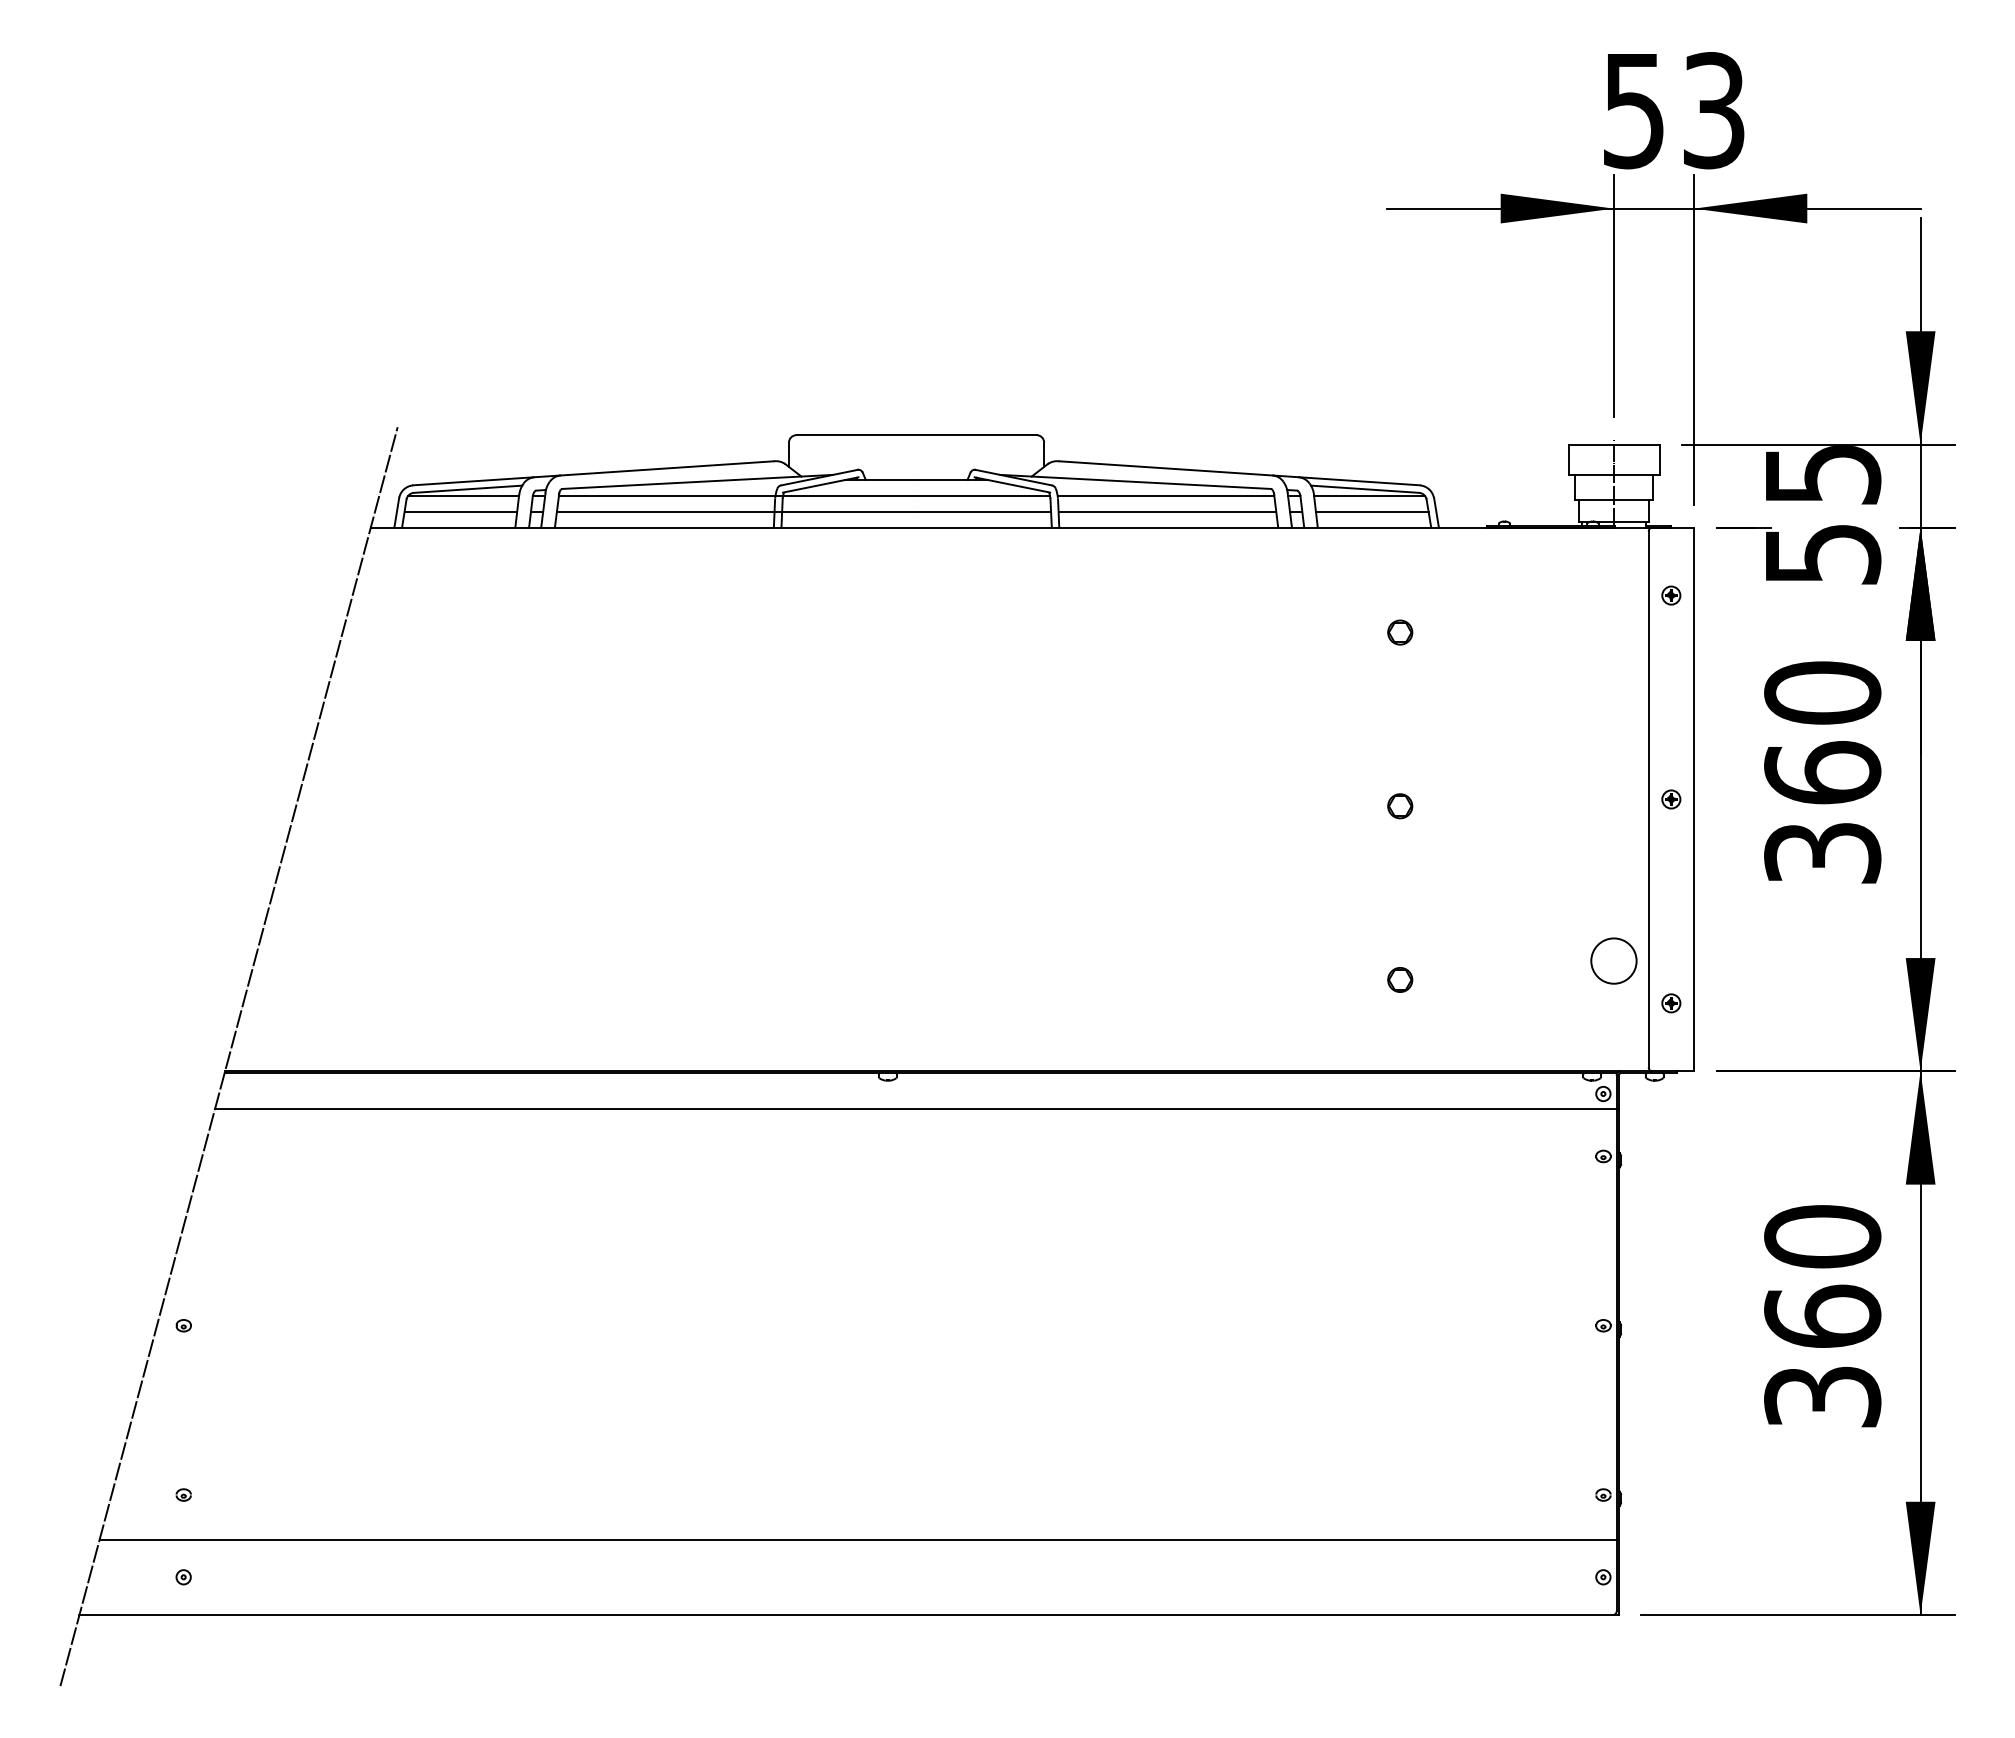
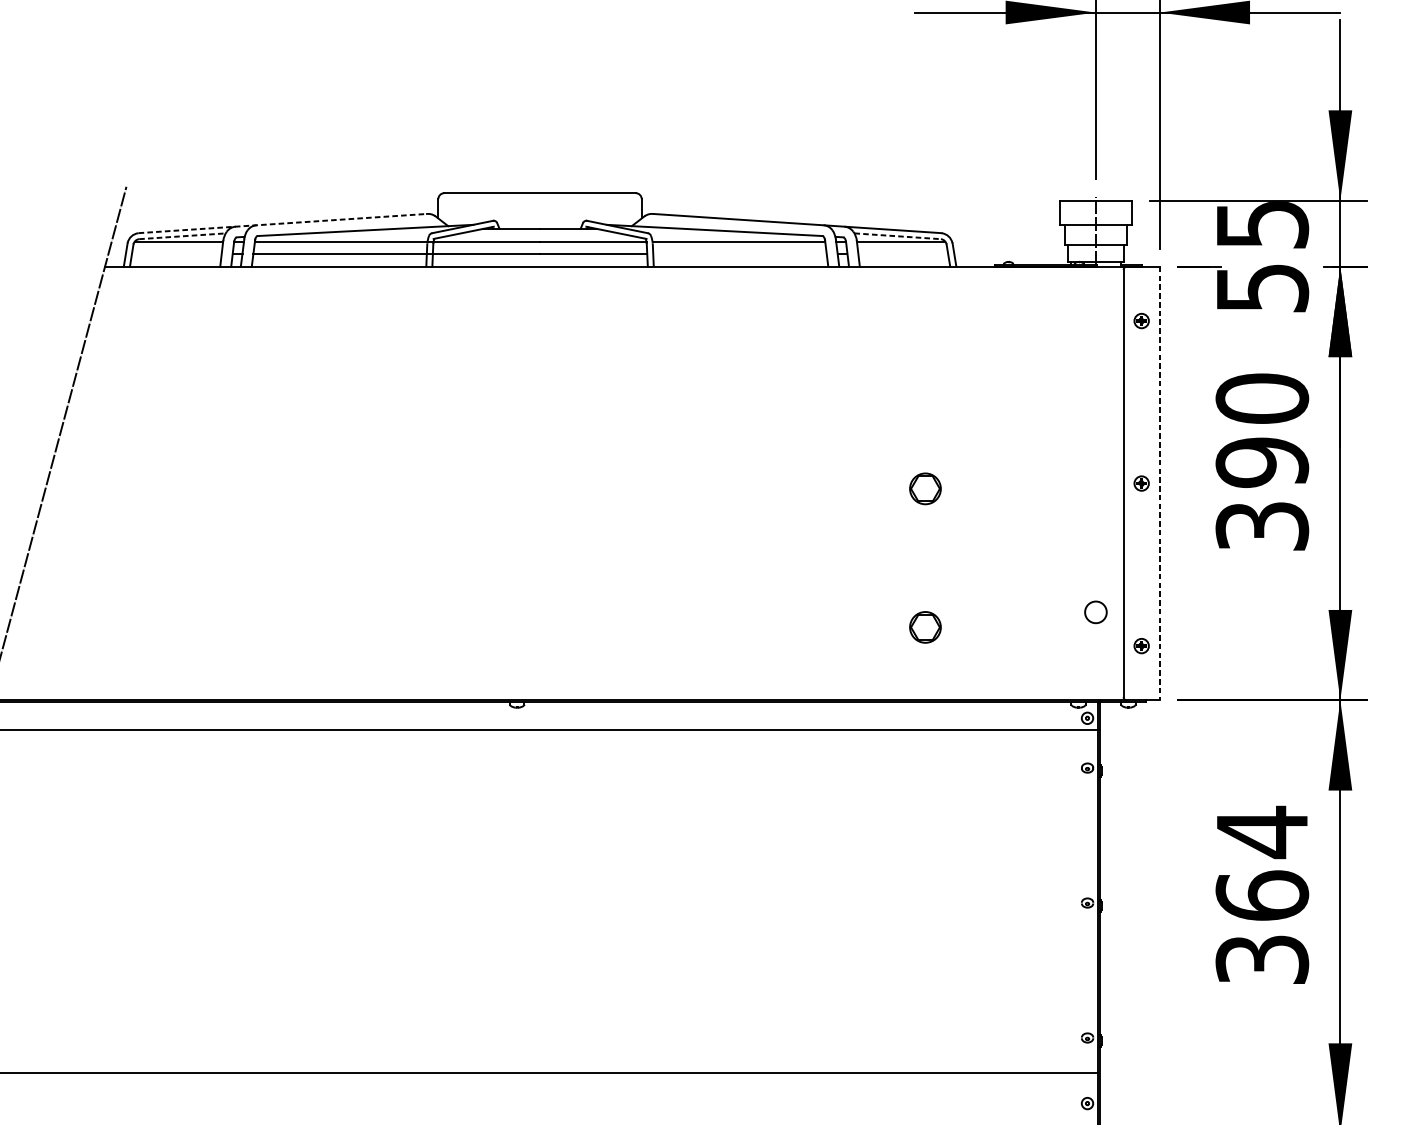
line: (593, 473) -> (282, 223), solid -> dashed
line: (468, 489) -> (182, 236), solid -> dashed
line: (1365, 489) -> (897, 236), solid -> dashed
line: (460, 511) -> (176, 254), removed
line: (1167, 511) -> (740, 254), removed
line: (1371, 511) -> (902, 254), removed
part: (1400, 632) -> (925, 350), removed
text: (1822, 773) -> (1262, 462), 360 -> 390
line: (1694, 799) -> (1160, 483), solid -> dashed
part: (1400, 806) -> (925, 489), size x1.6
circle: (1613, 960) -> (1095, 611), size x0.6
part: (1400, 979) -> (925, 627), size x1.6
text: (1822, 1236) -> (1262, 831), 360 -> 364

